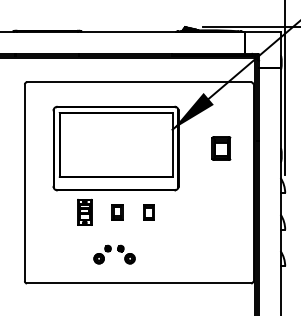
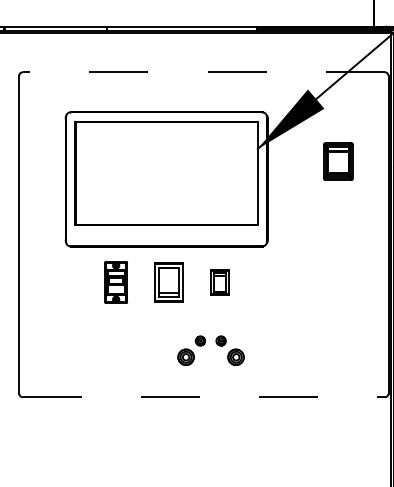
line: (138, 82) -> (202, 72), solid -> dashed
part: (221, 148) -> (338, 161), moved
part: (117, 212) -> (168, 282), size x1.6
part: (114, 254) -> (210, 350), moved
line: (139, 283) -> (204, 397), solid -> dashed

